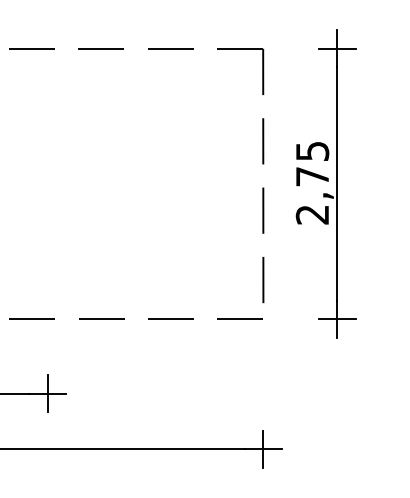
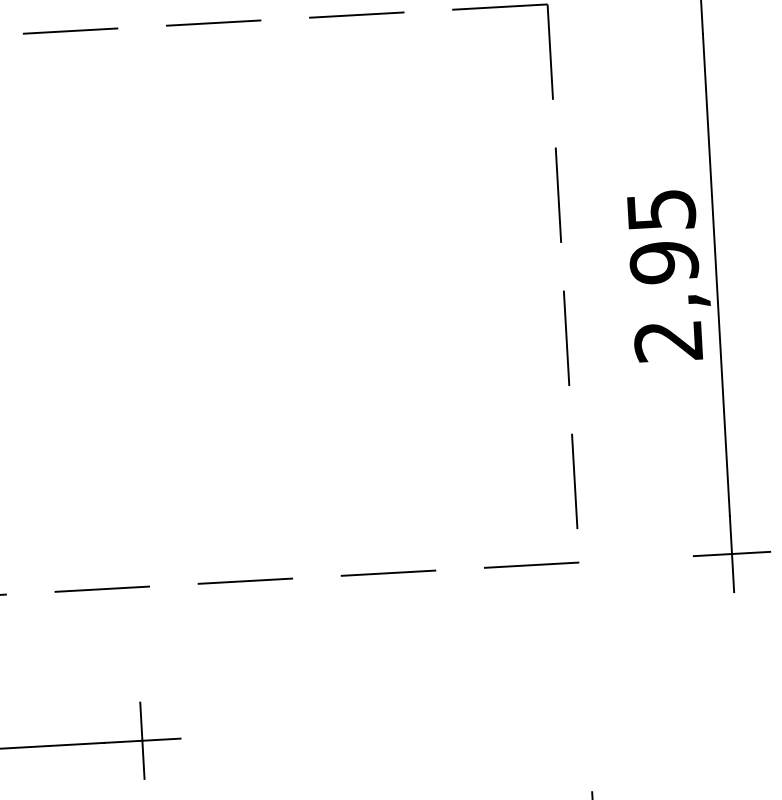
text: (312, 176) -> (664, 262), 2,75 -> 2,95

